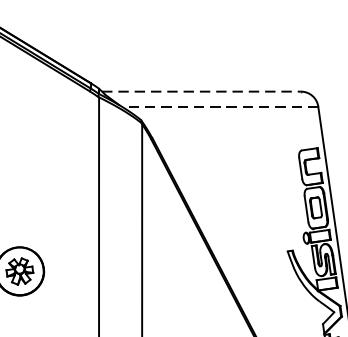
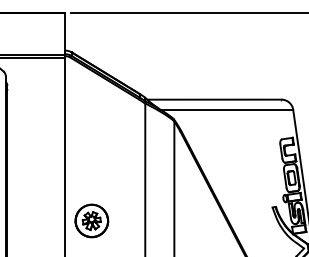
line: (201, 91) -> (214, 99), dashed -> solid
line: (219, 106) -> (226, 109), dashed -> solid

